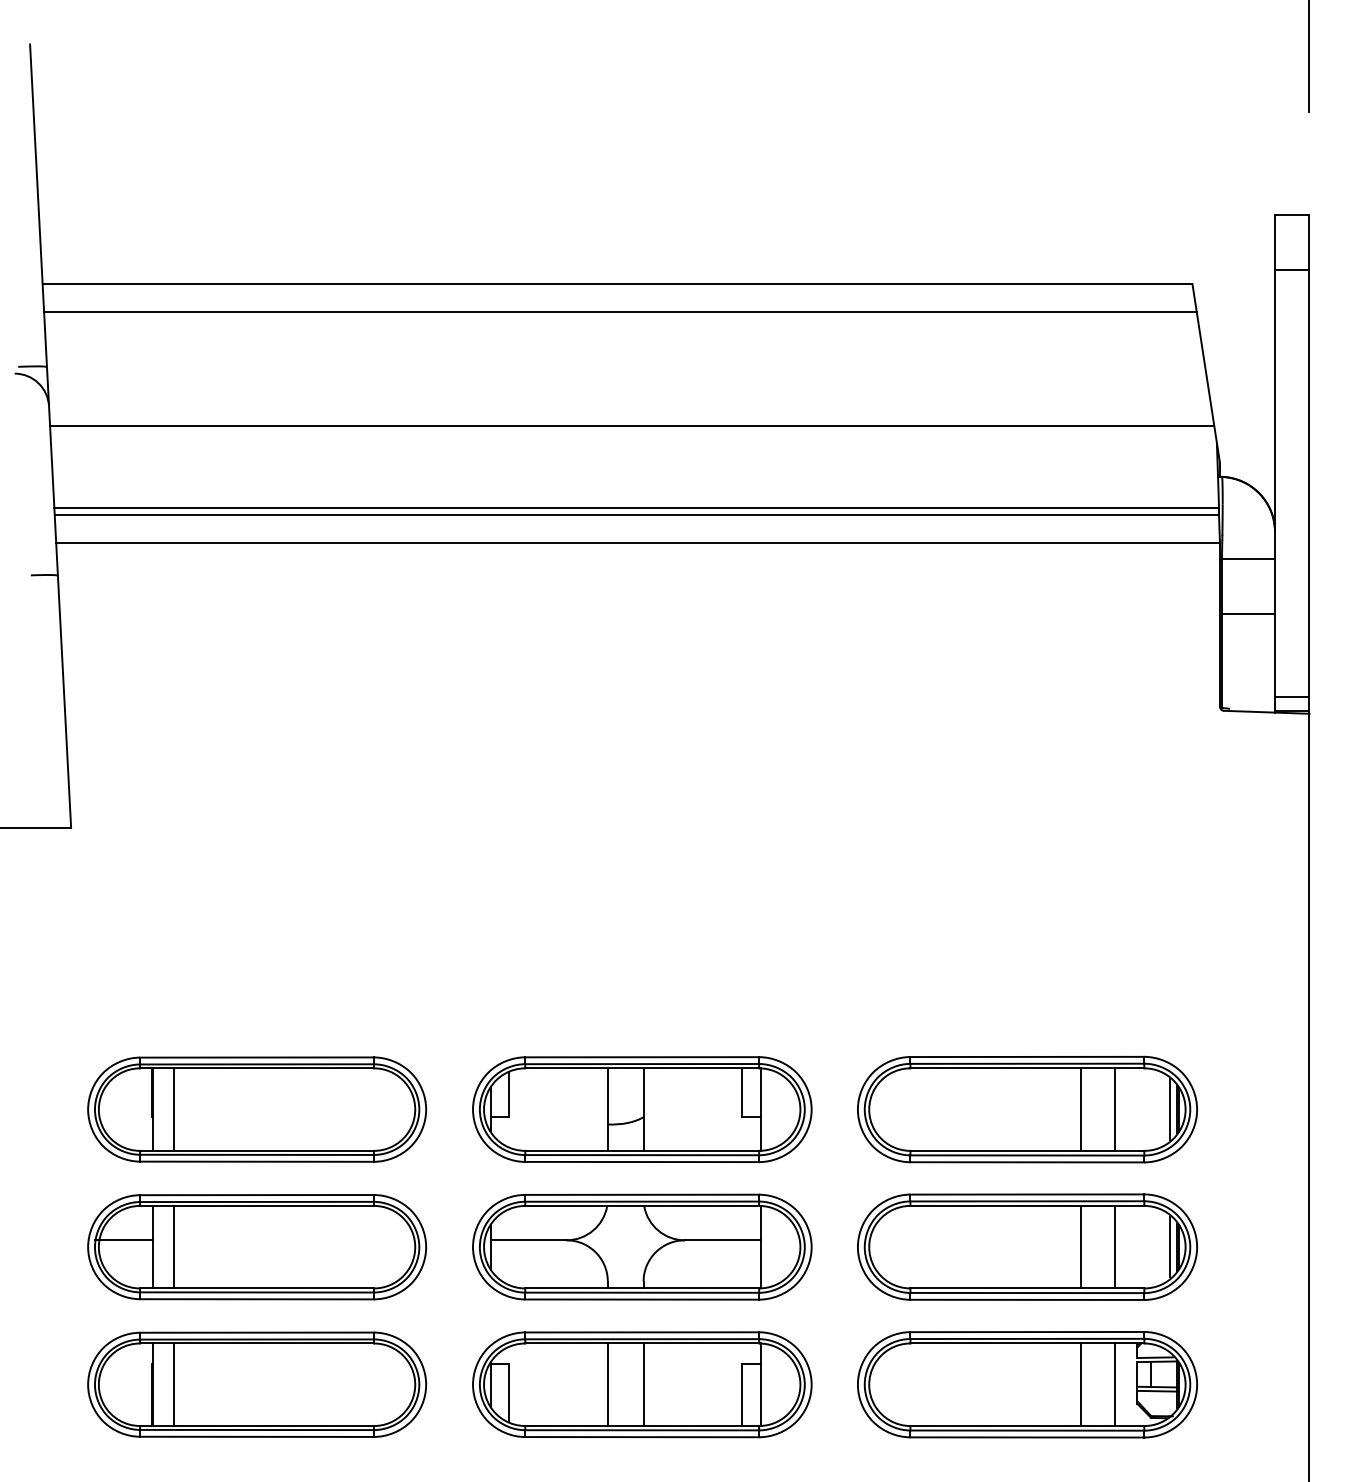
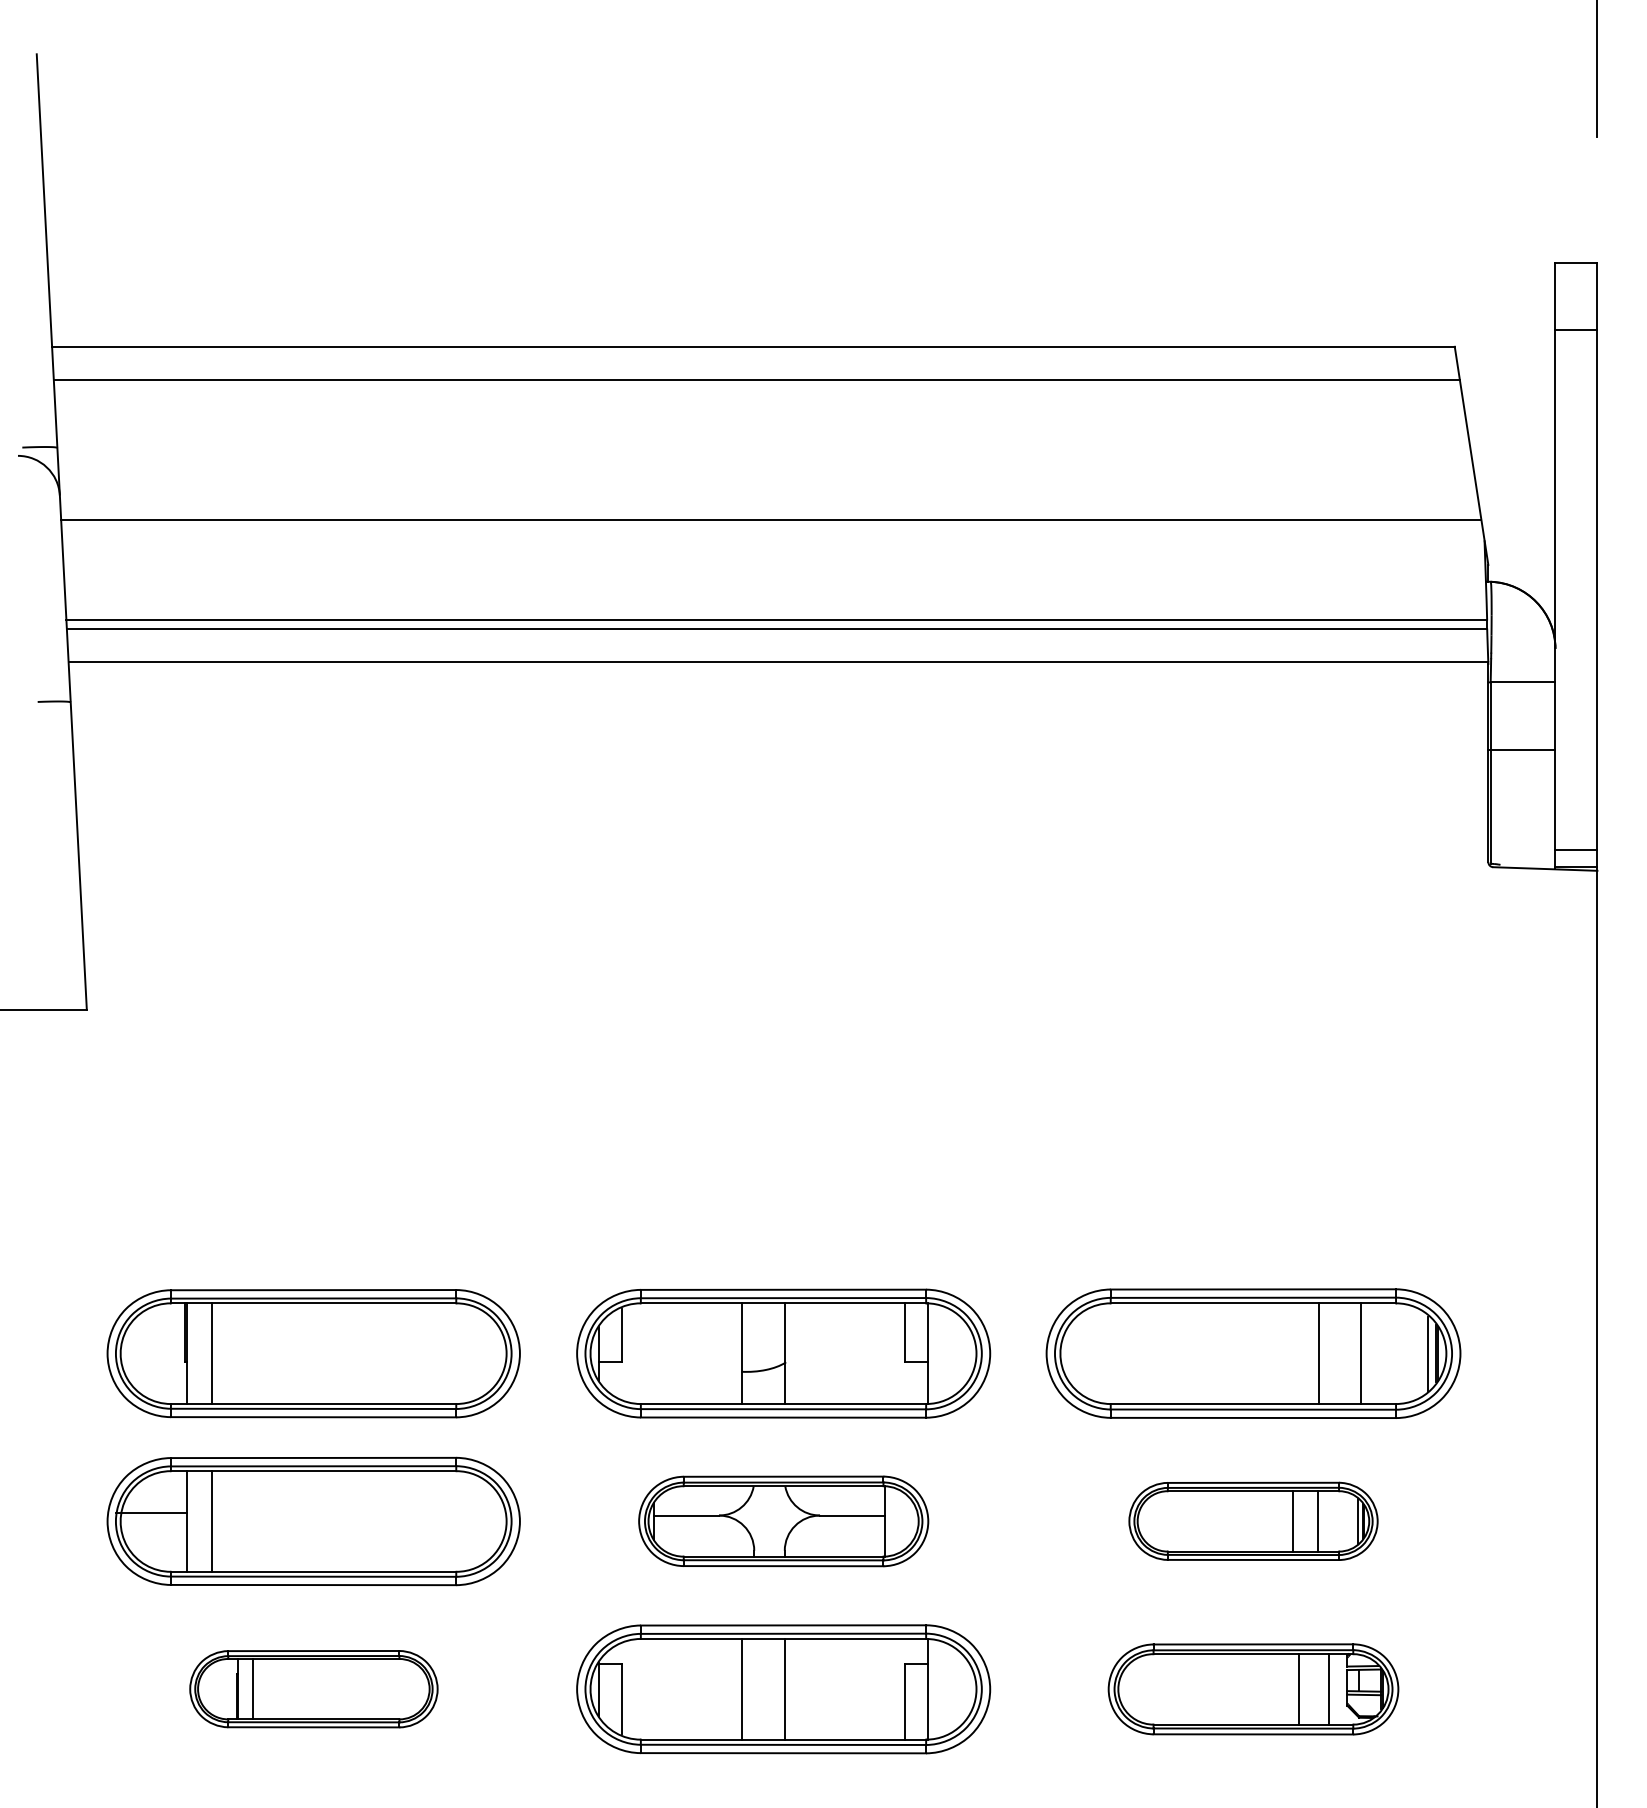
part: (642, 1246) -> (783, 1520), size x0.7
part: (1027, 1246) -> (1253, 1520), size x0.6
part: (257, 1384) -> (314, 1689), size x0.6
part: (1027, 1384) -> (1253, 1689), size x0.7

